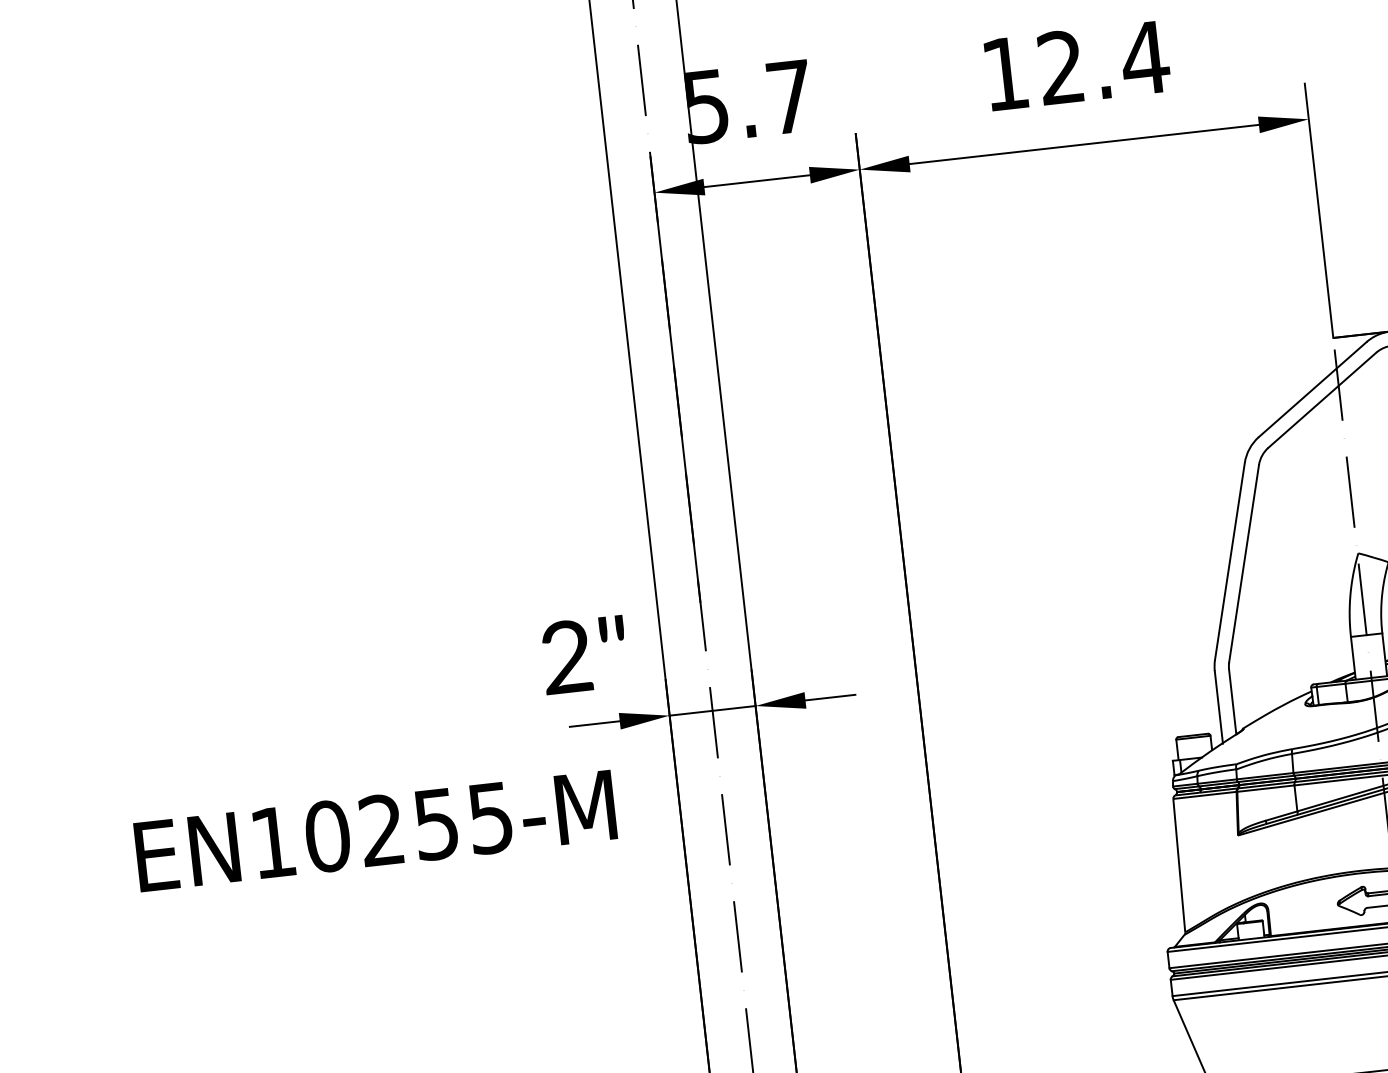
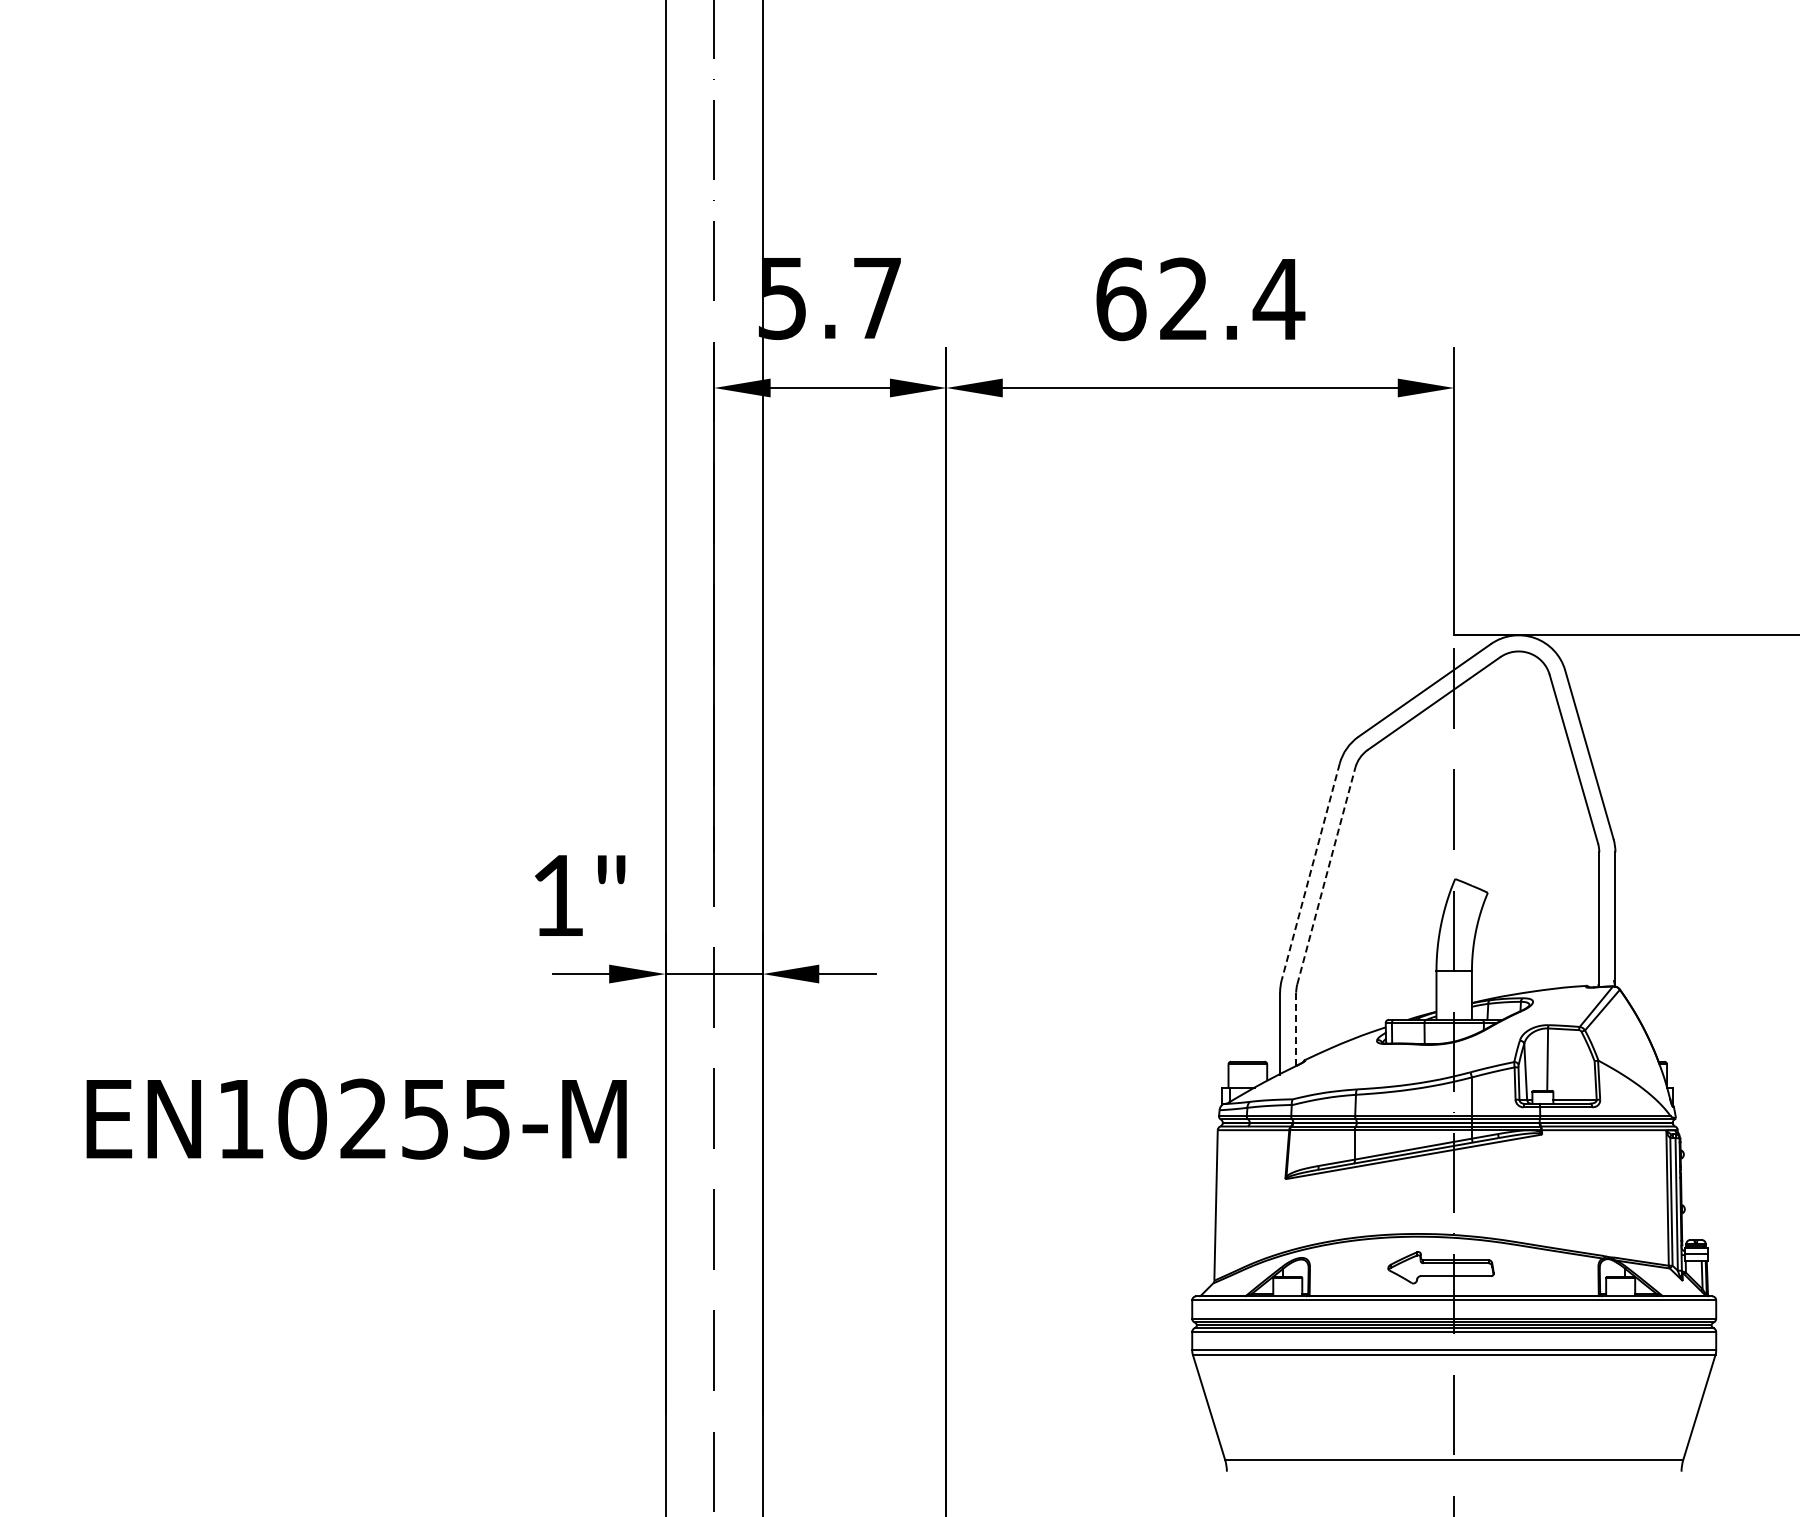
text: (1005, 74) -> (1121, 299), 12.4 -> 62.4
line: (1229, 561) -> (1310, 871), solid -> dashed
line: (1244, 563) -> (1326, 876), solid -> dashed
text: (566, 656) -> (557, 894), 2" -> 1"
line: (1232, 702) -> (1296, 1029), solid -> dashed
text: (375, 830) -> (356, 1118), moved

